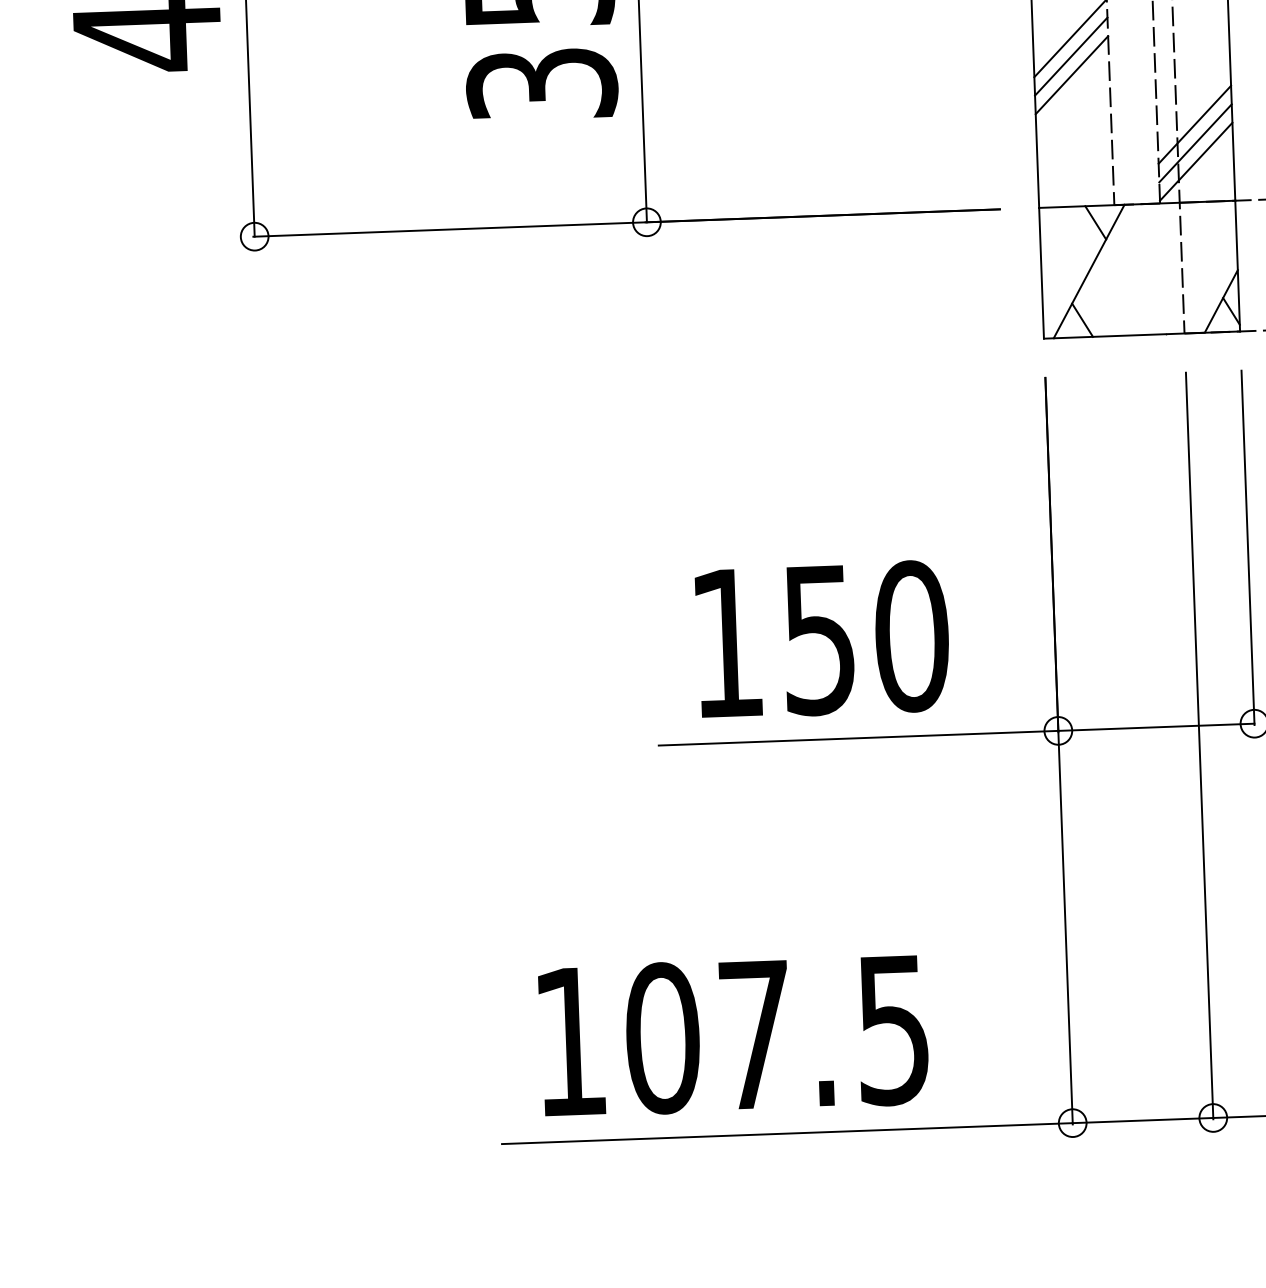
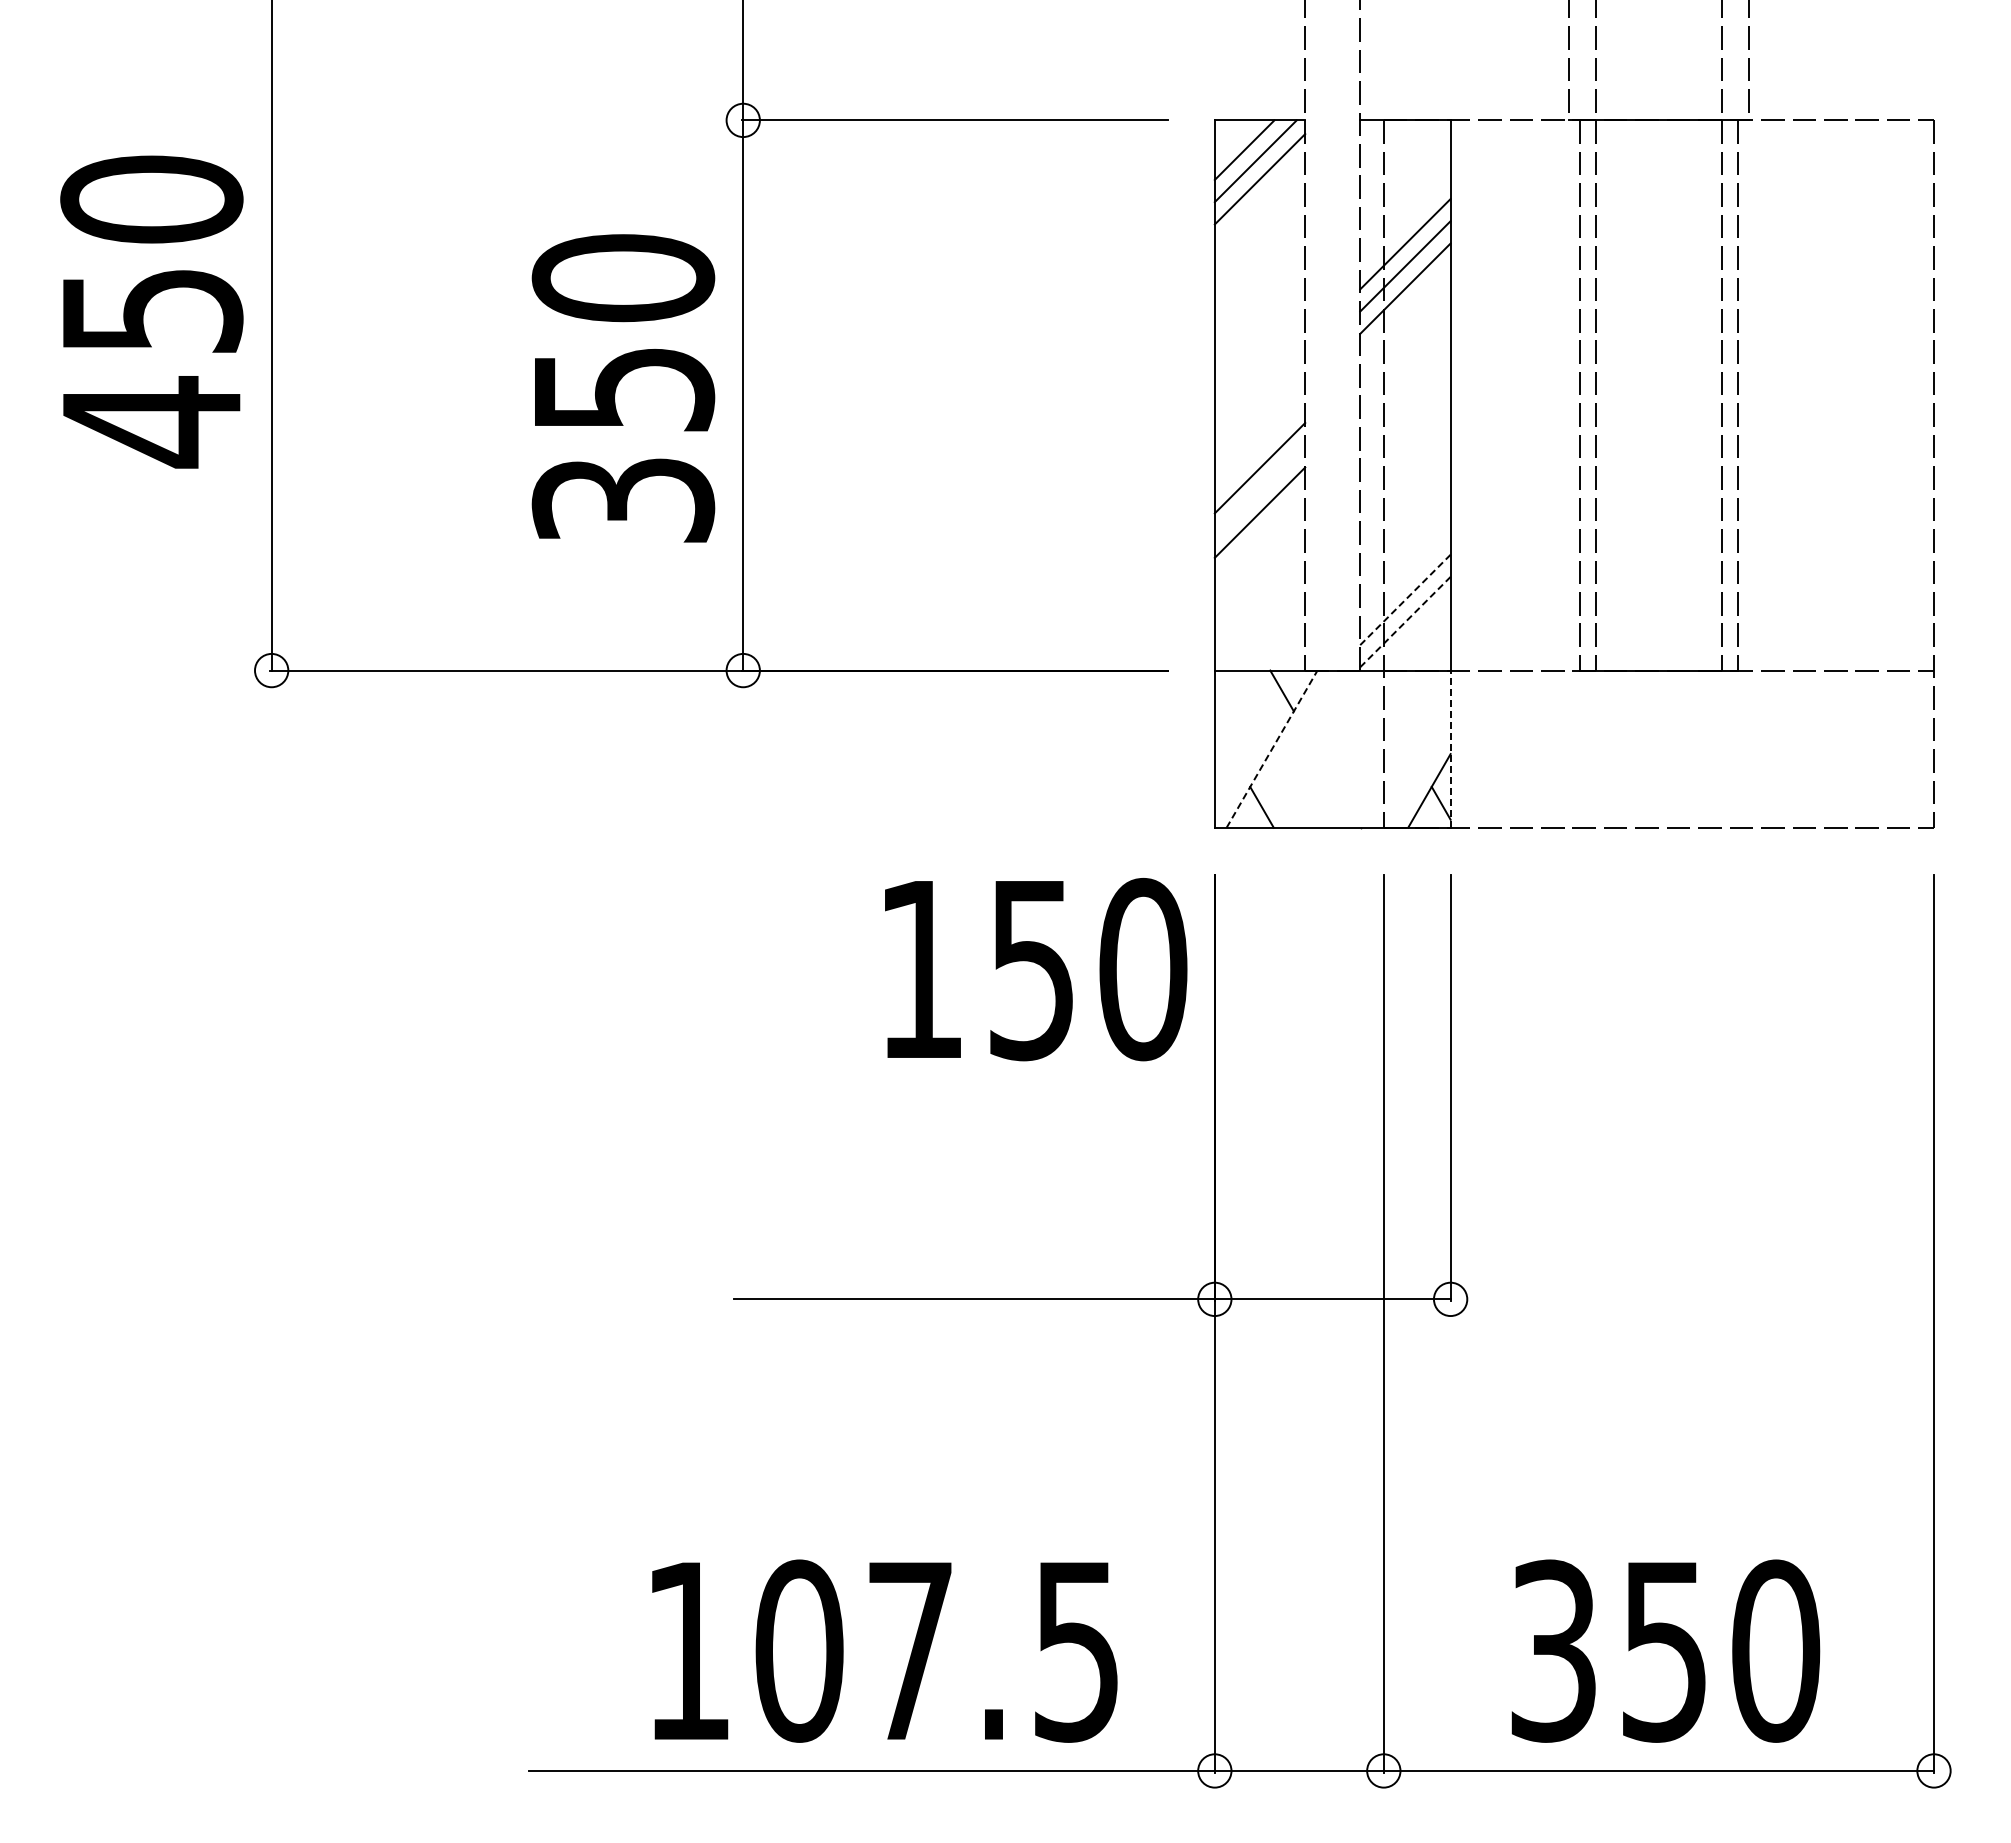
line: (1070, 56) -> (1259, 490), removed
line: (1194, 124) -> (1405, 577), removed
line: (1195, 142) -> (1405, 599), solid -> dashed
line: (1196, 162) -> (1405, 622), solid -> dashed
line: (1237, 266) -> (1450, 749), solid -> dashed
line: (1089, 271) -> (1272, 749), solid -> dashed
text: (823, 639) -> (1036, 969), moved
text: (733, 1035) -> (884, 1650), moved

